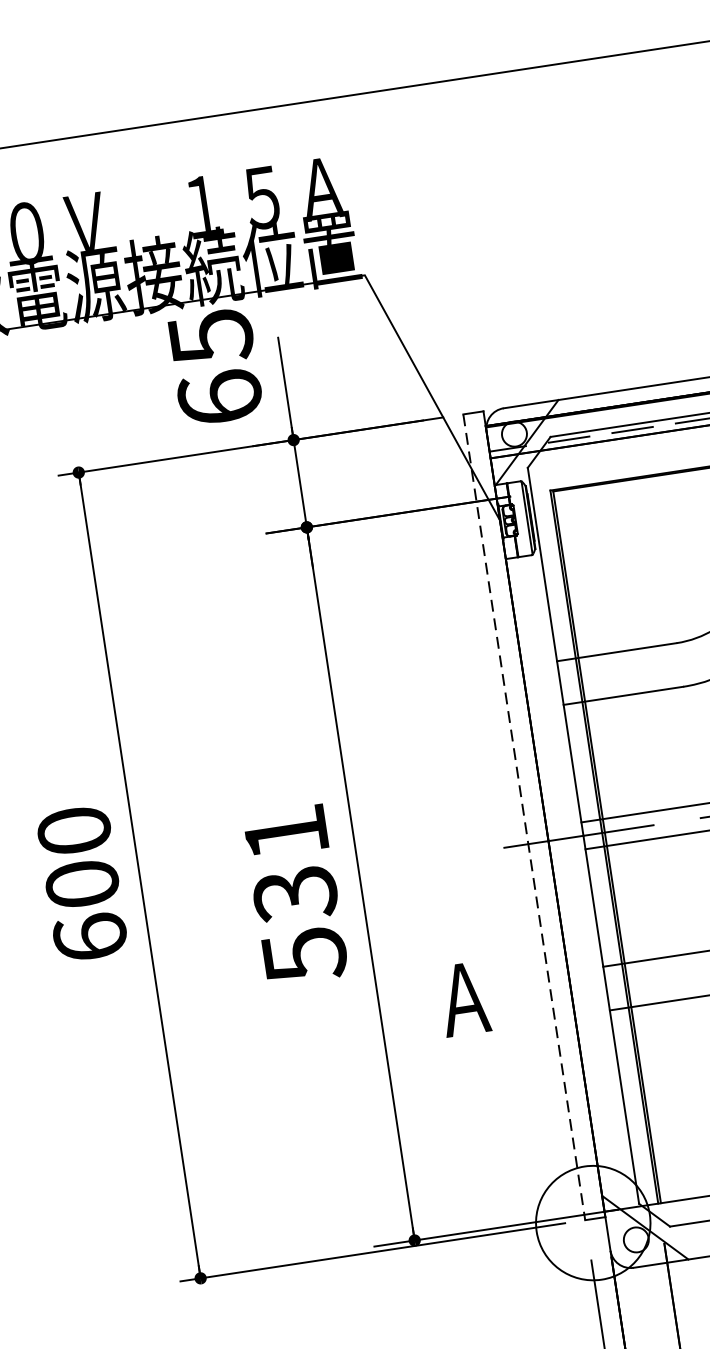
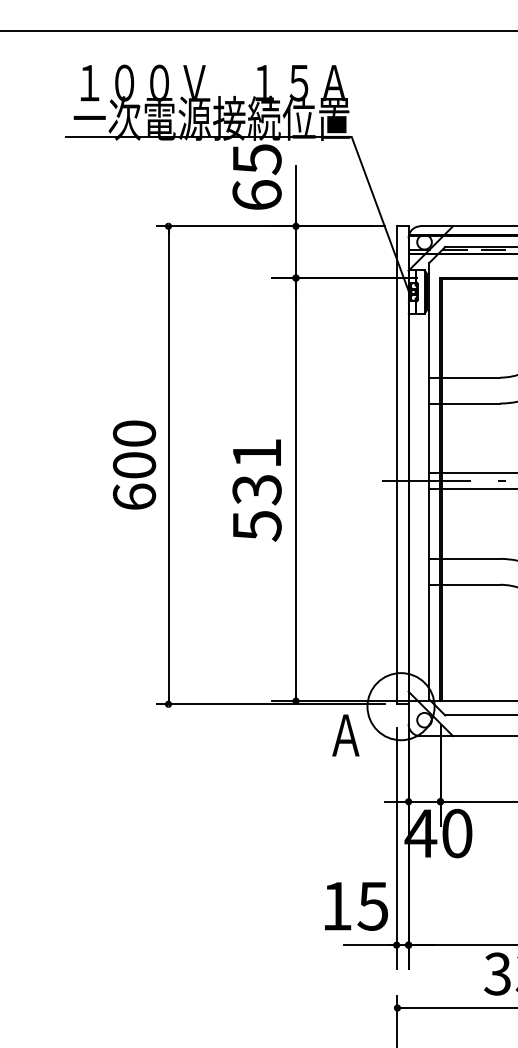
line: (524, 817) -> (396, 465), dashed -> solid
text: (463, 999) -> (345, 735), moved

